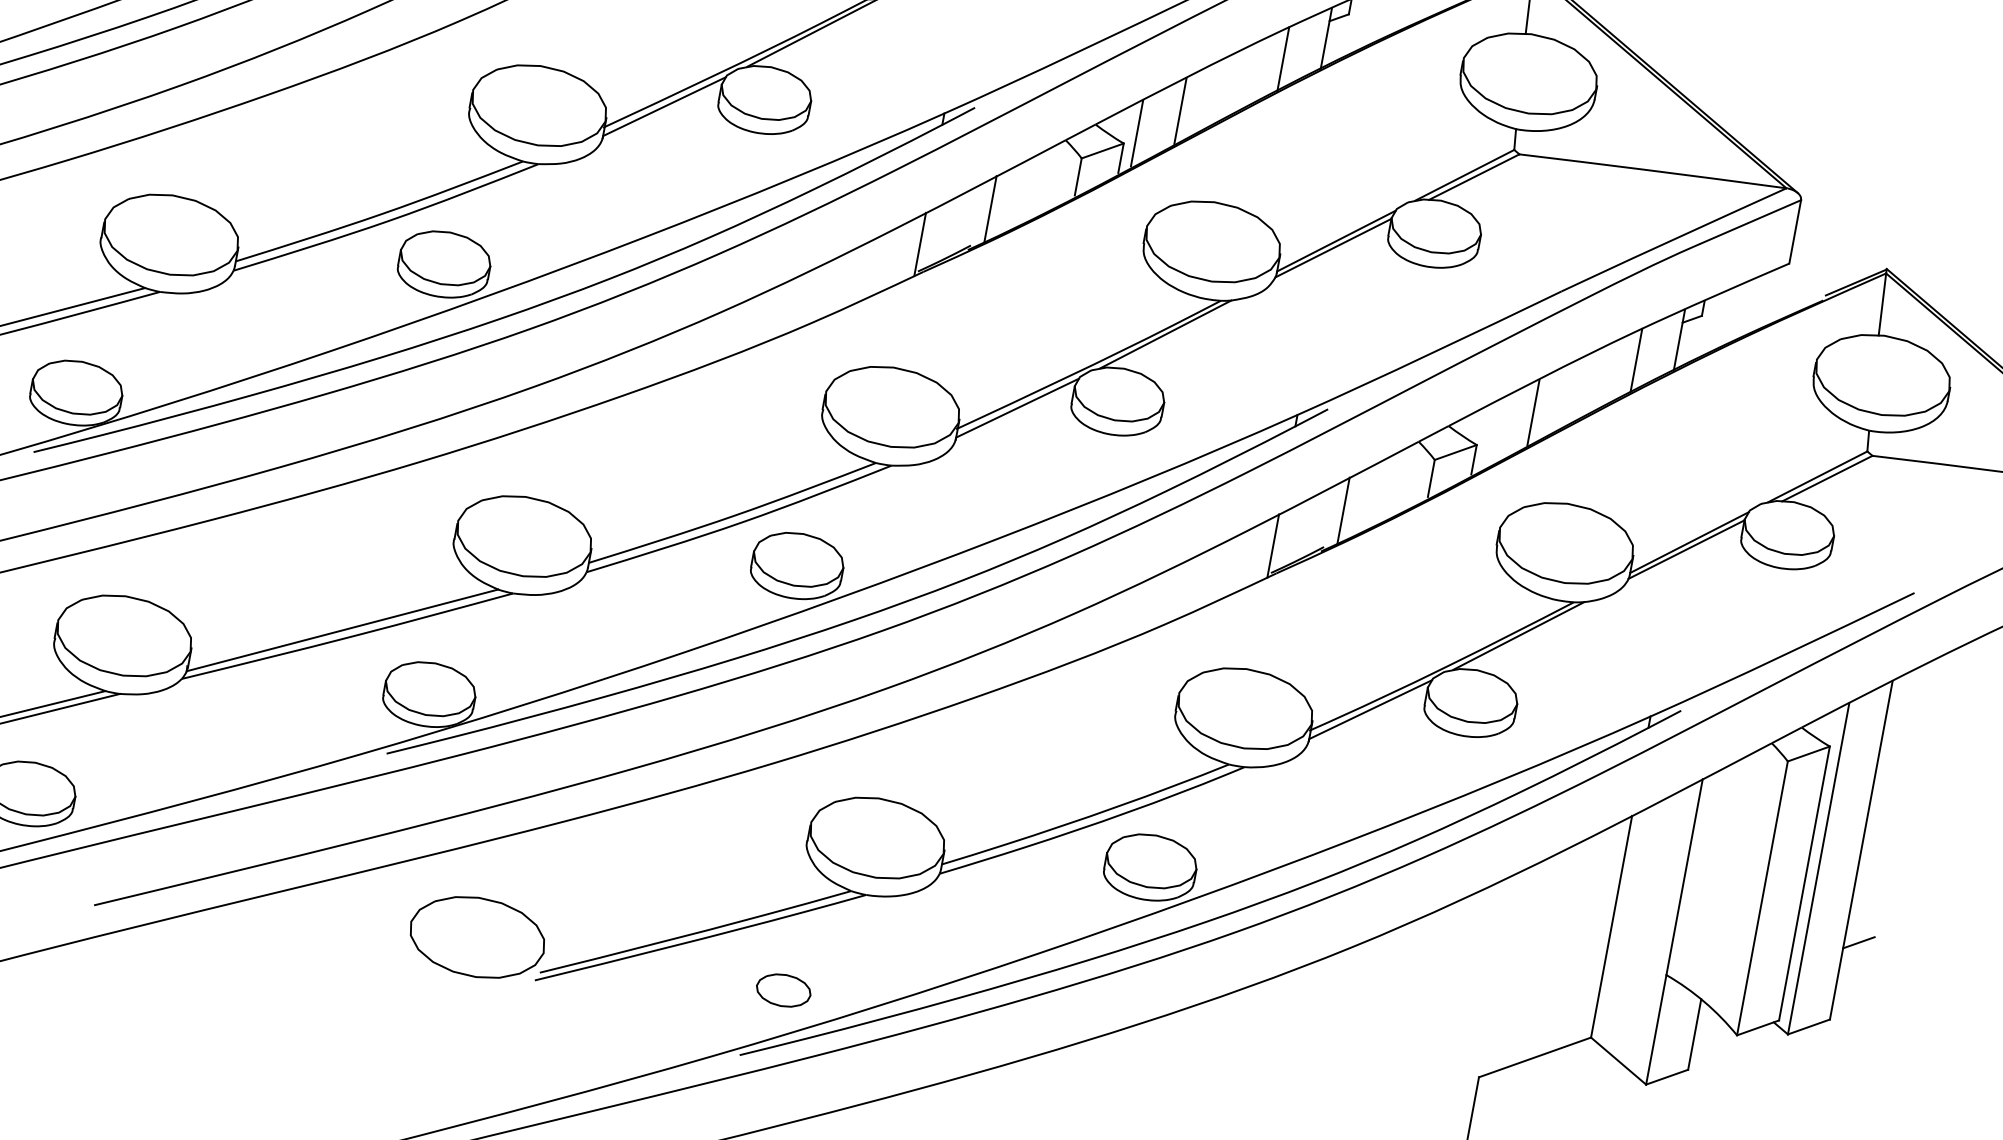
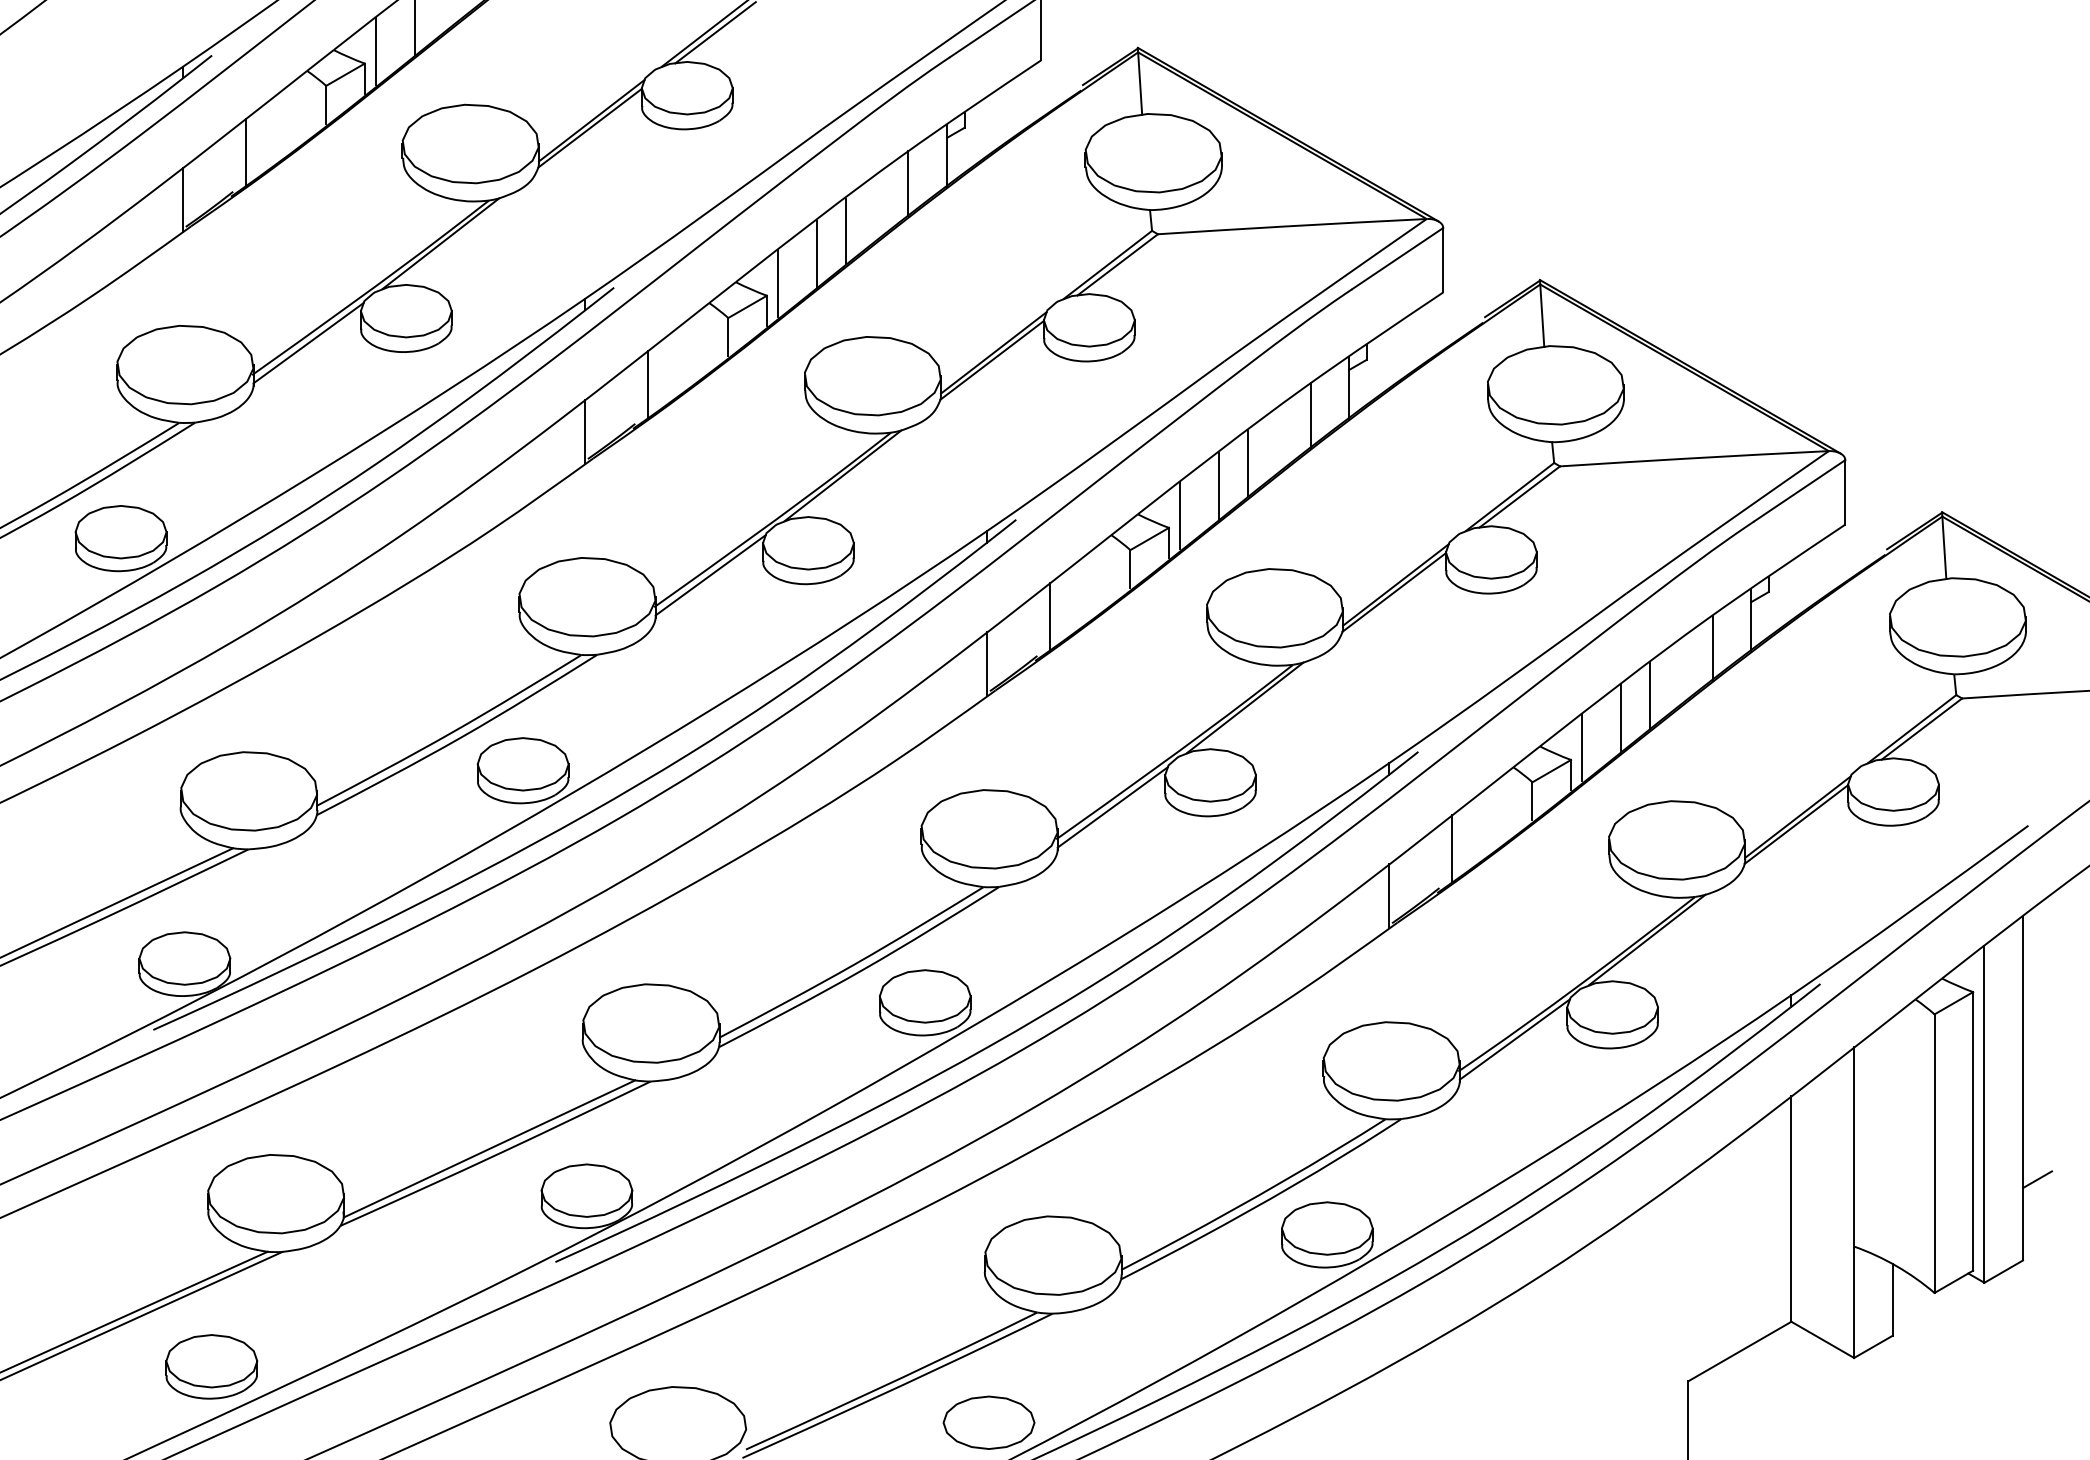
line: (1212, 94) -> (1247, 463), added
line: (1565, 395) -> (1649, 695), added
line: (1490, 434) -> (1582, 747), added
part: (783, 990) -> (988, 1422), size x1.67

